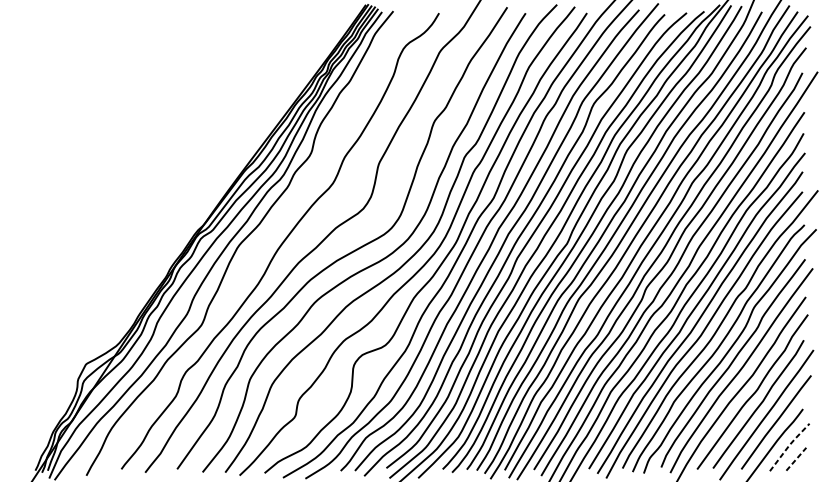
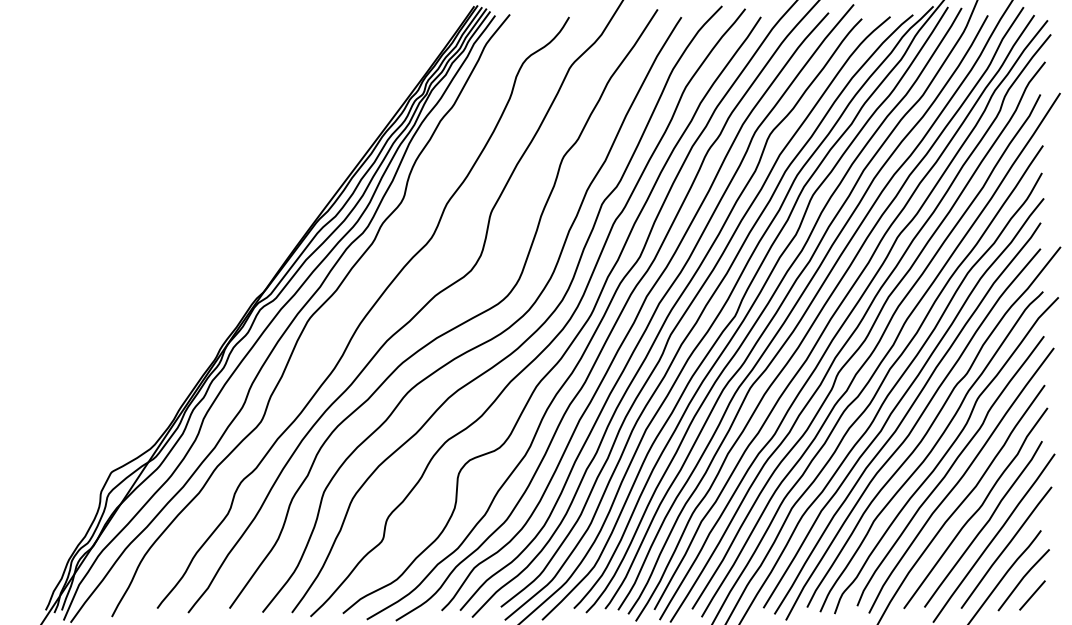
line: (789, 445) -> (1023, 577), dashed -> solid
line: (796, 459) -> (1032, 595), dashed -> solid

